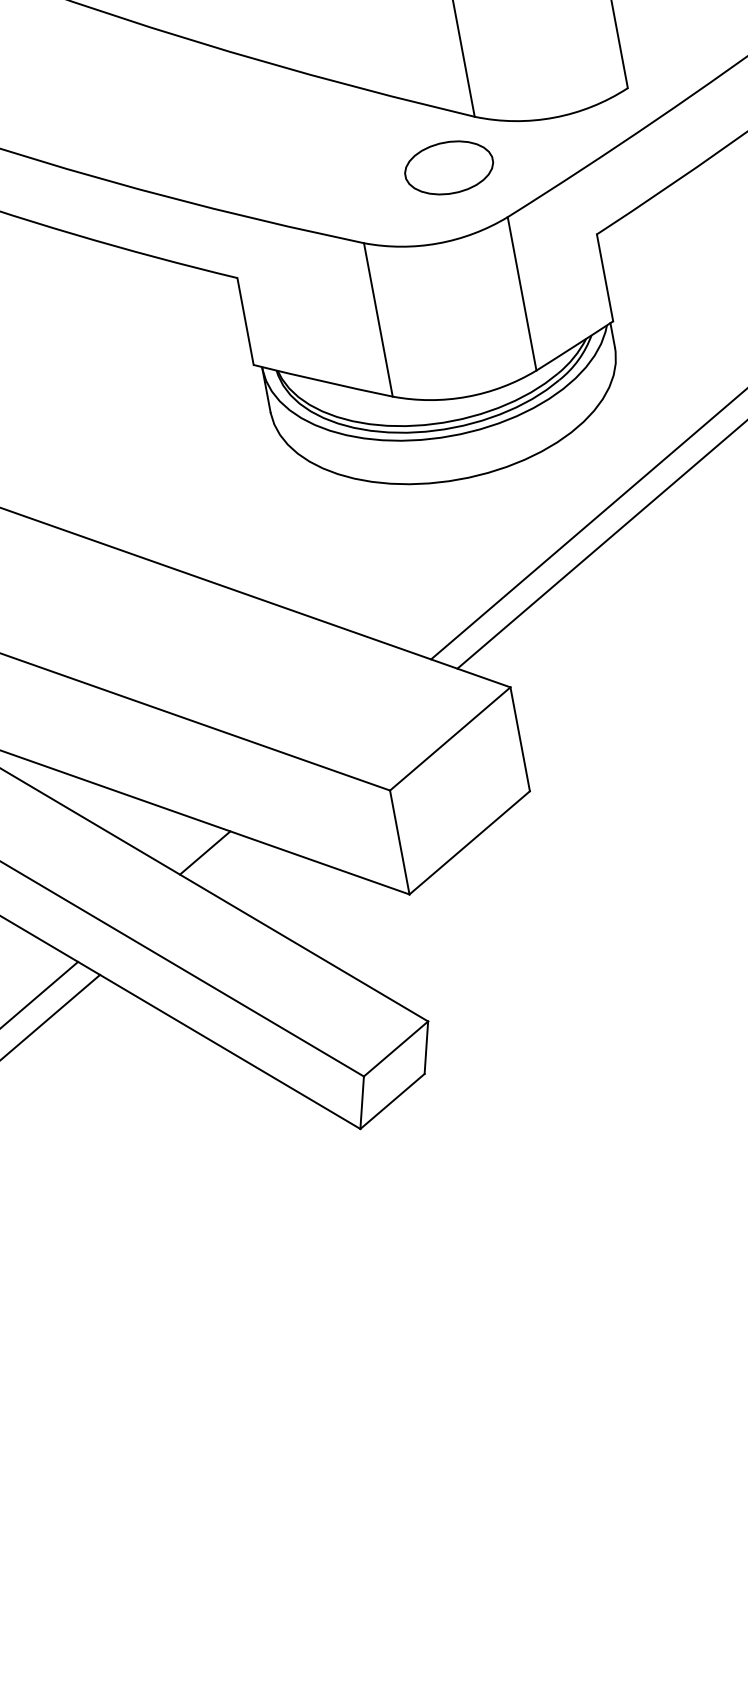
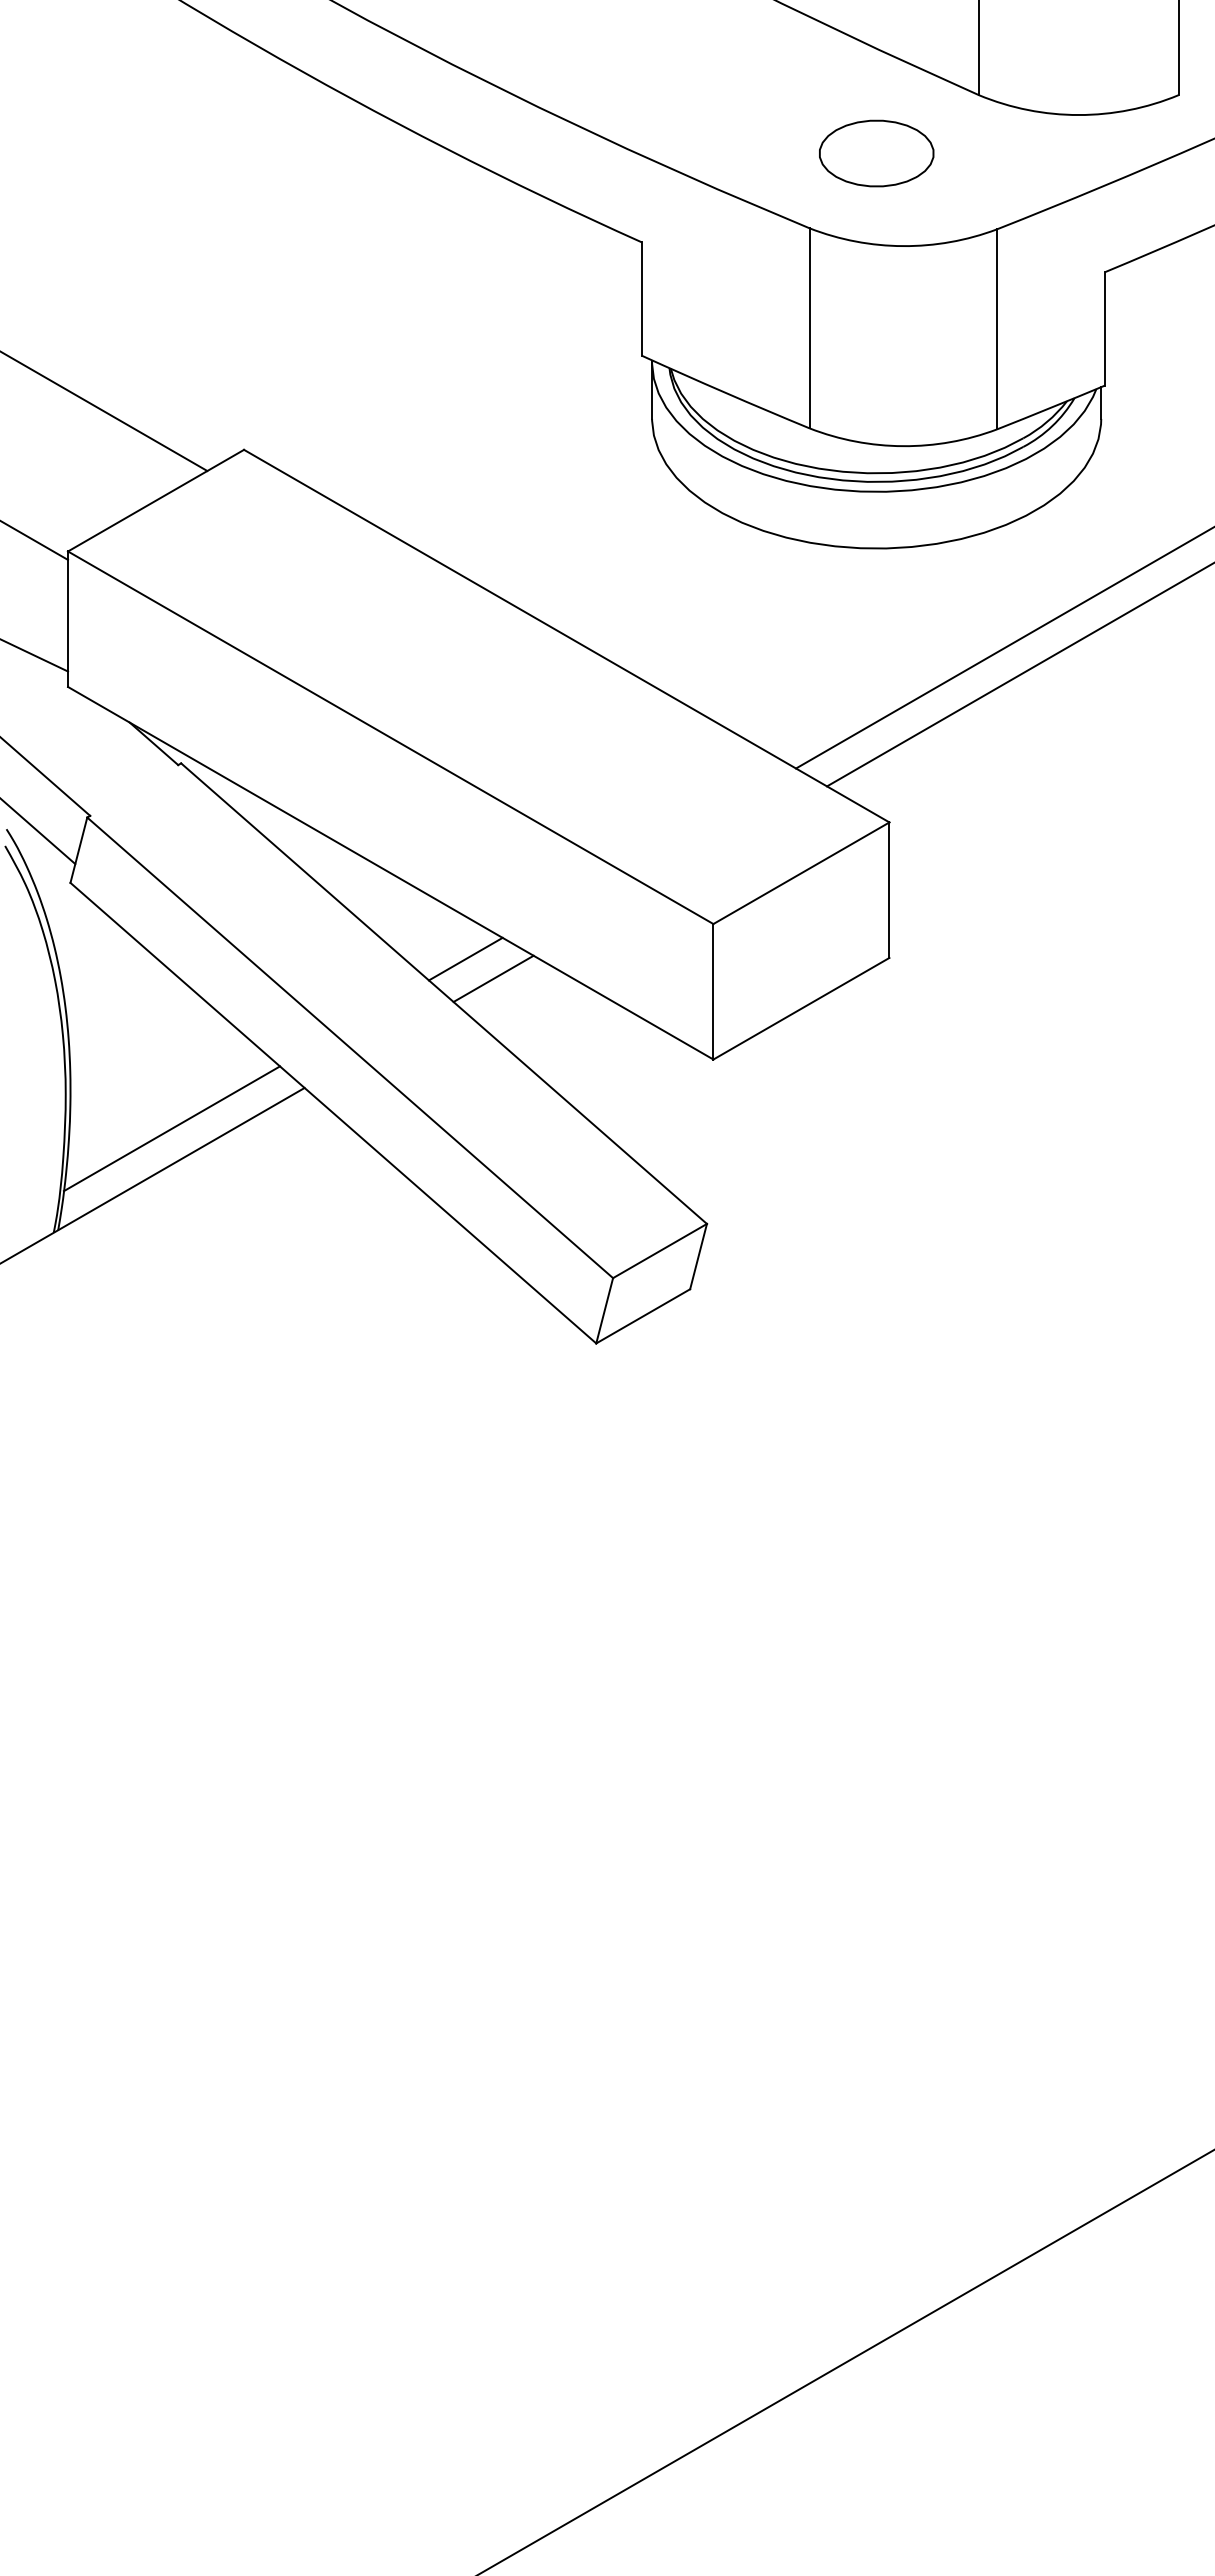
part: (449, 167) -> (876, 153), moved
line: (229, 863) -> (493, 978), added

